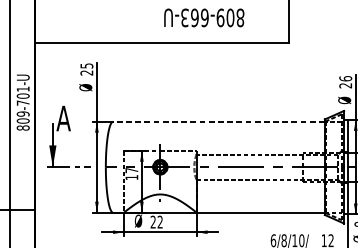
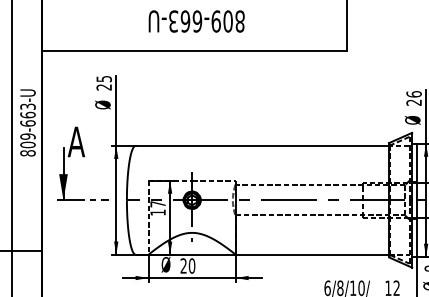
text: (204, 17) -> (196, 21), moved
text: (22, 95) -> (27, 114), 809-701-U -> 809-663-U
line: (219, 121) -> (262, 145), dashed -> solid
text: (159, 221) -> (191, 265), 22 -> 20

